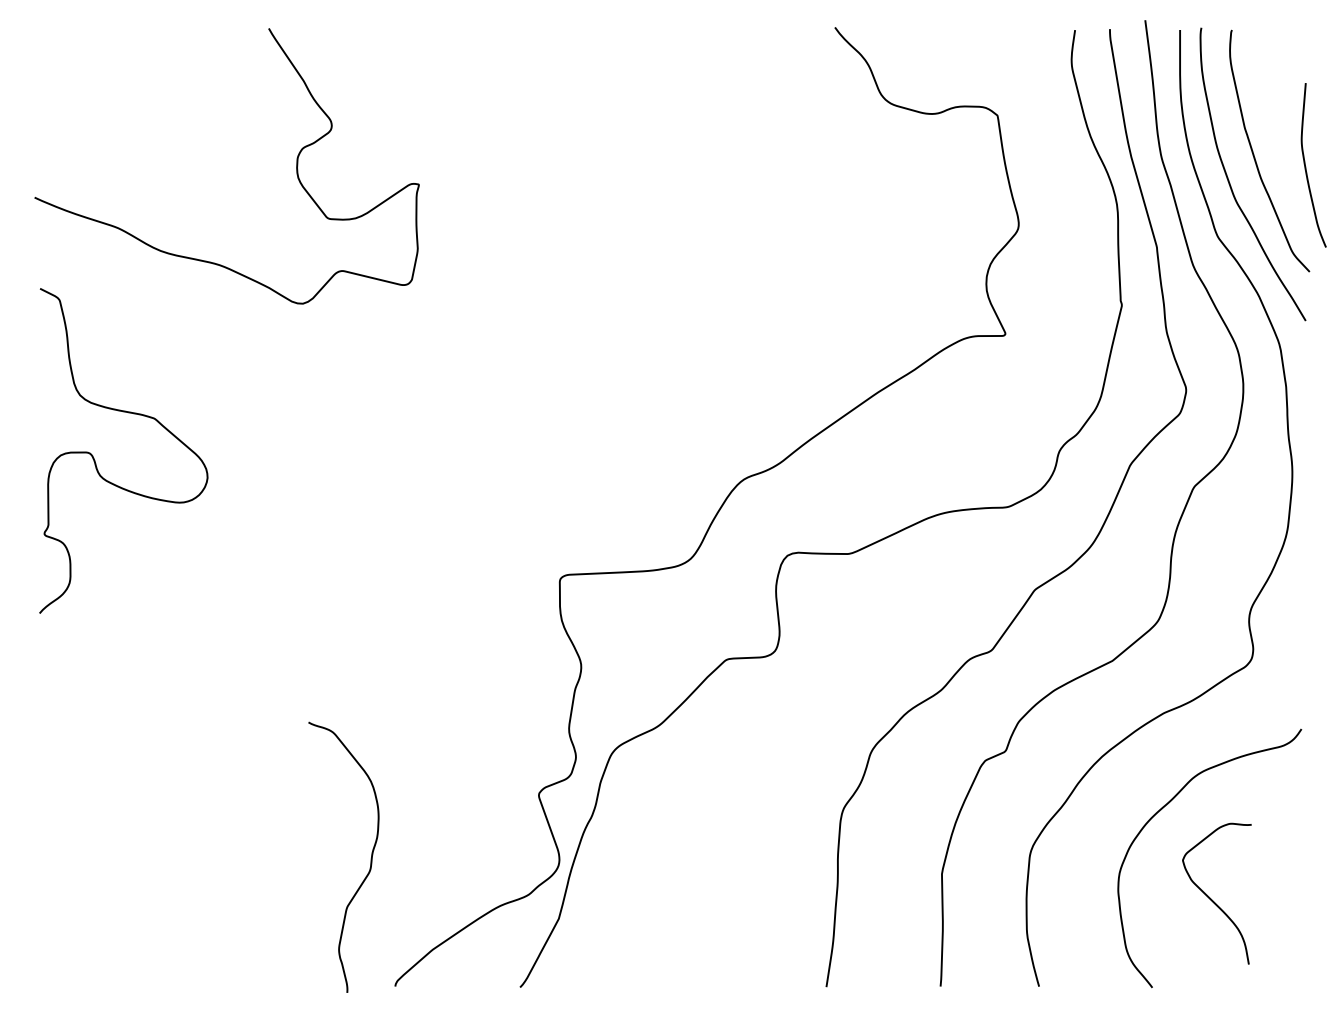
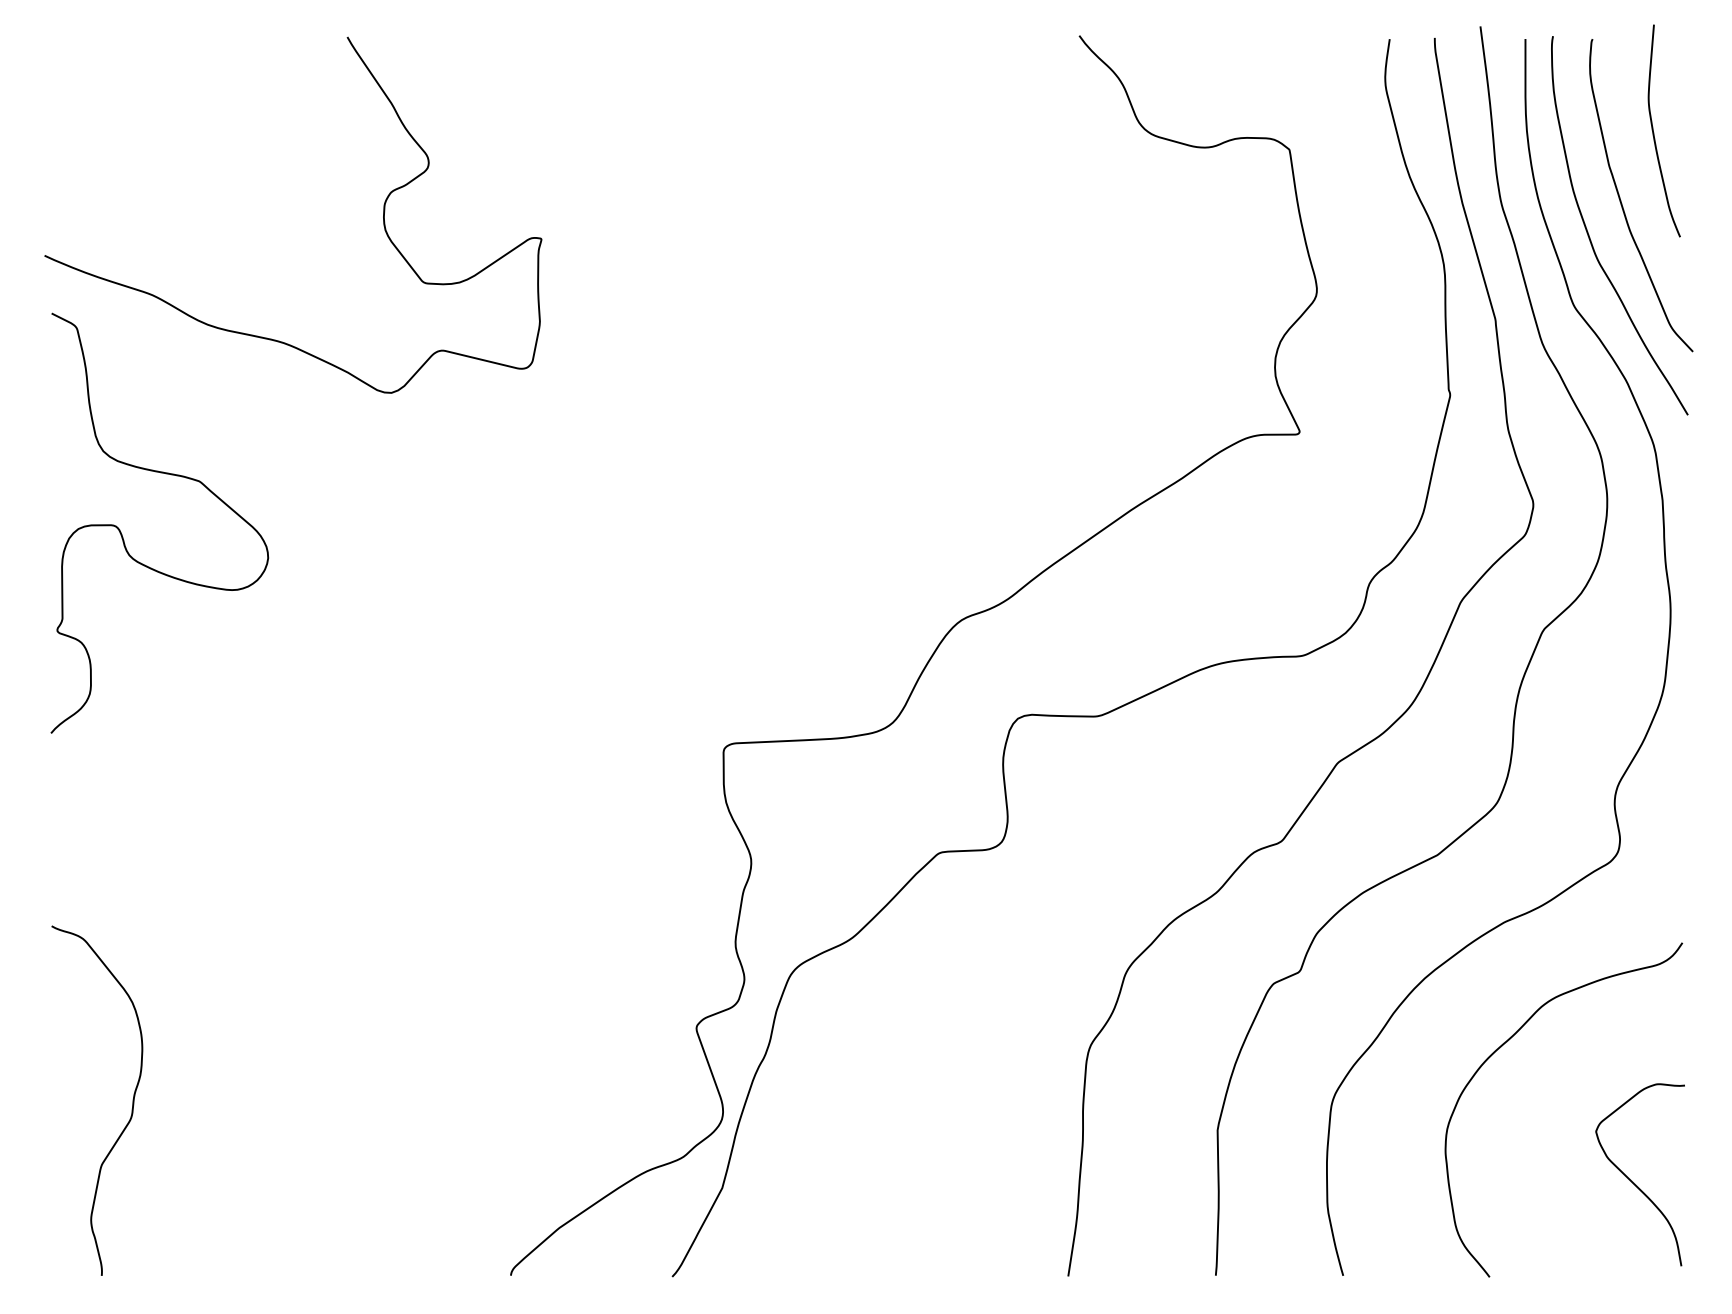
curve: (1306, 166) -> (1654, 132), moved
curve: (94, 459) -> (122, 534), moved
curve: (371, 857) -> (132, 1100), moved
curve: (1212, 899) -> (1634, 1182), moved

